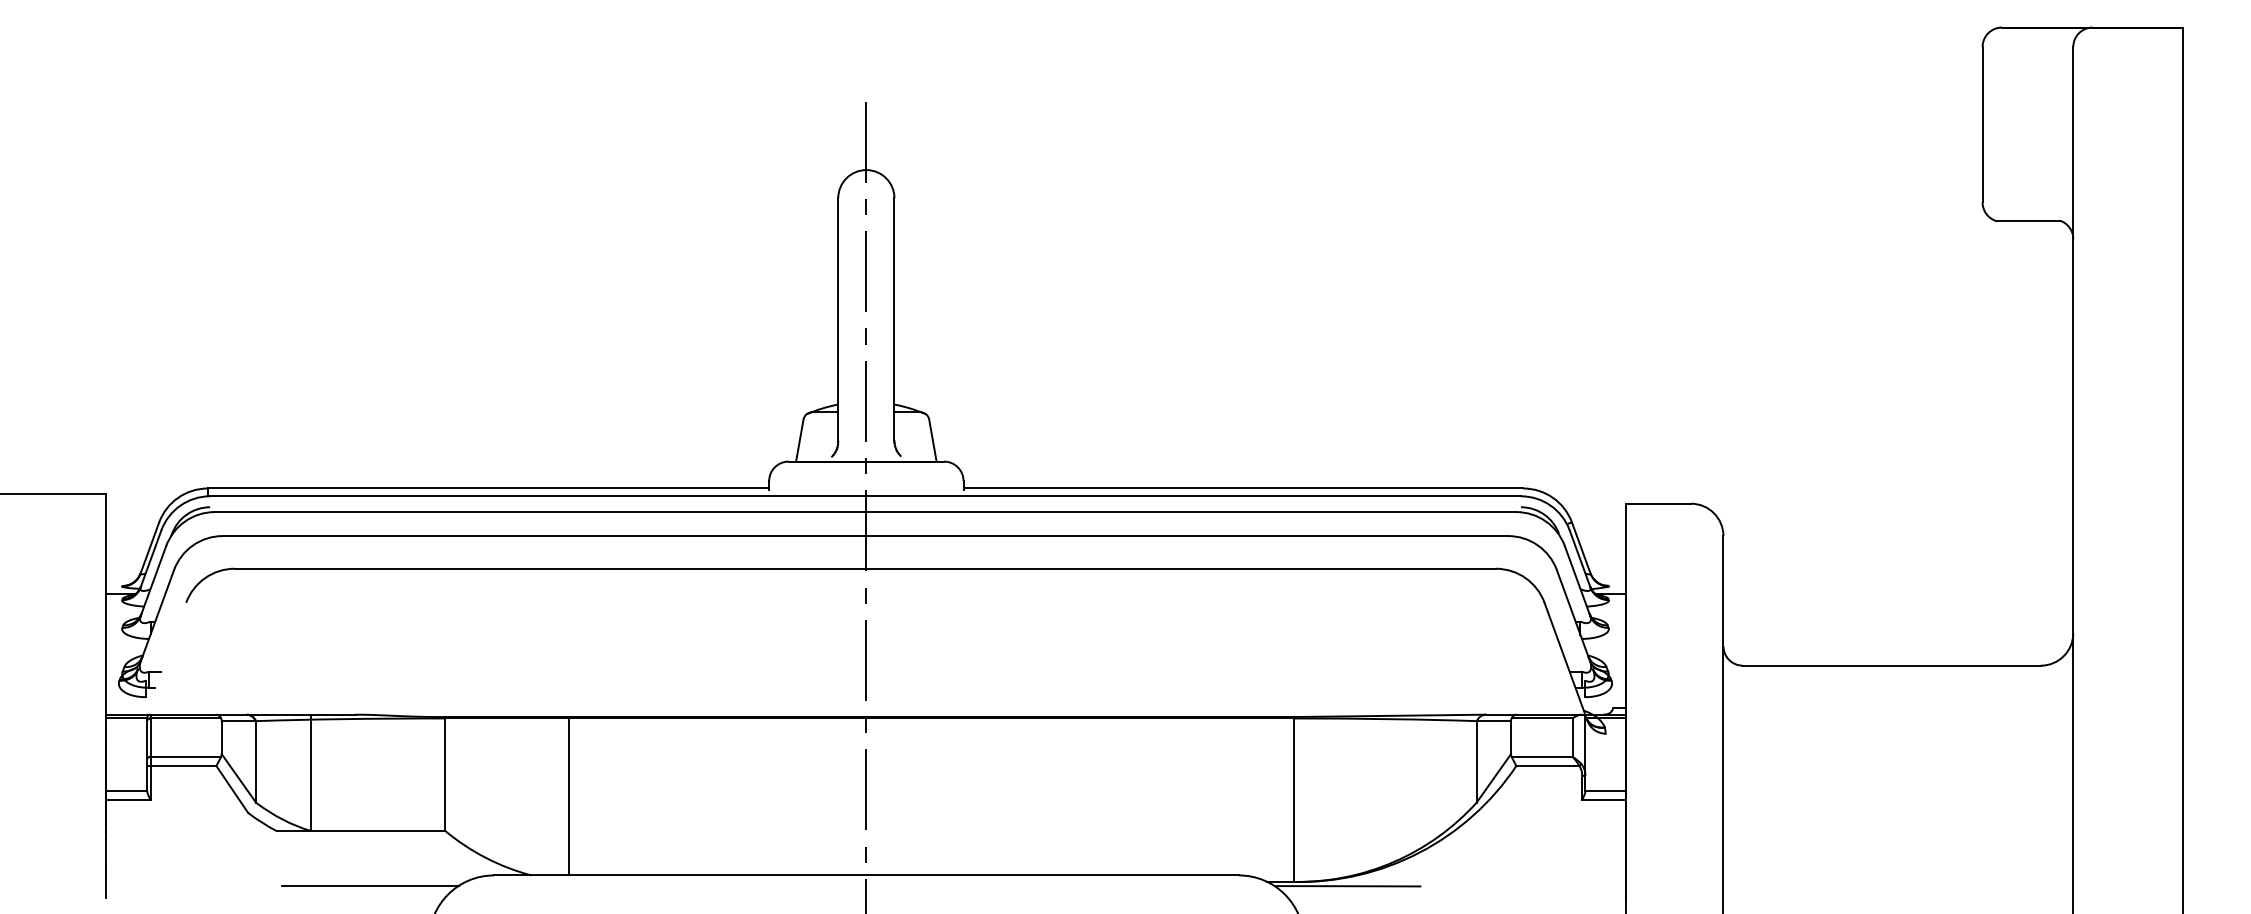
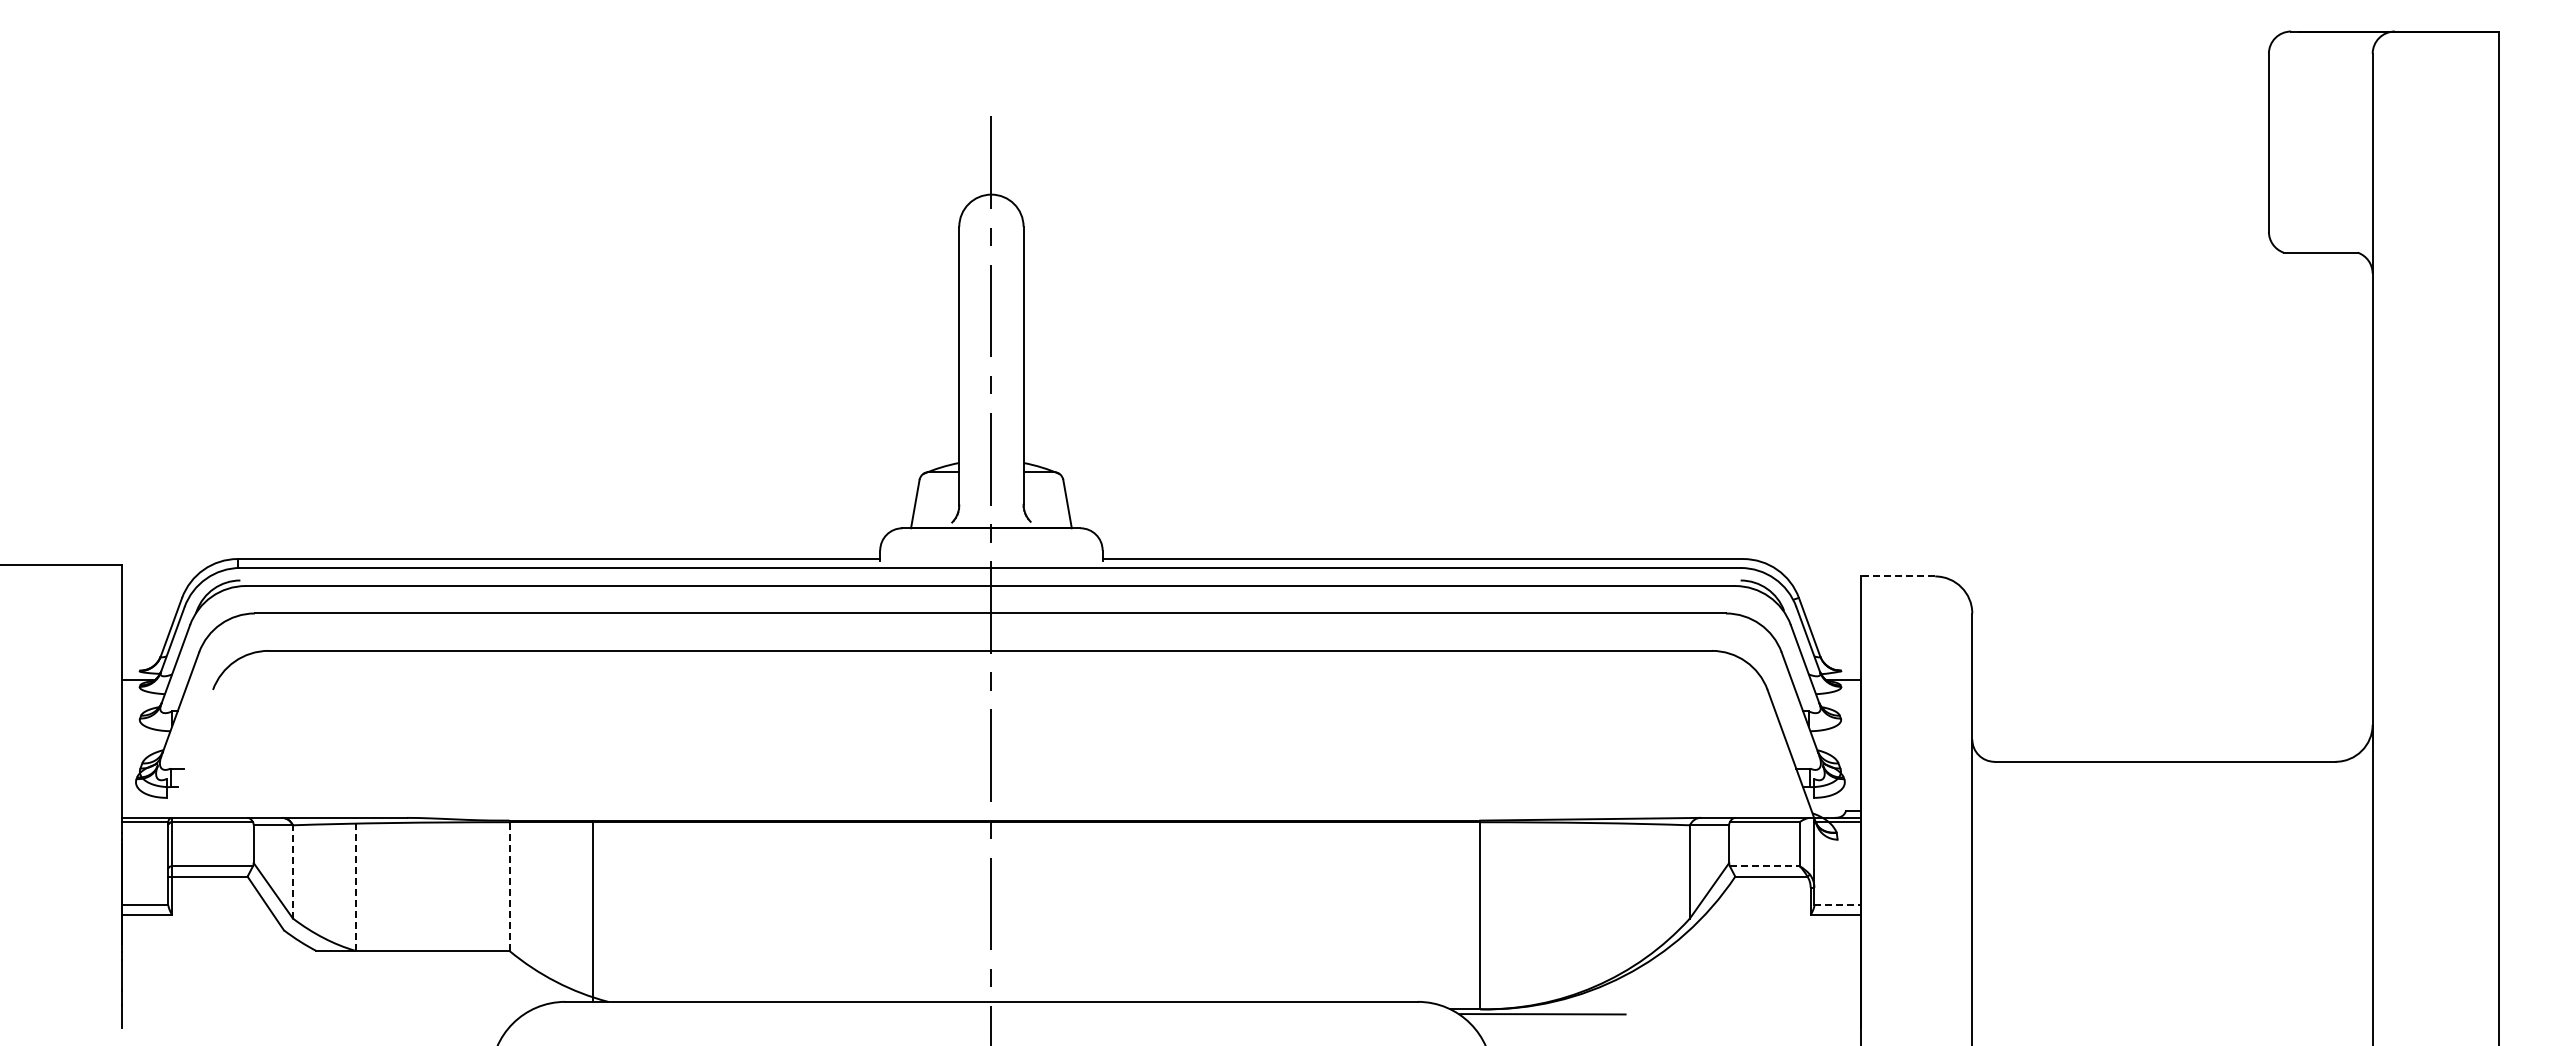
line: (1658, 503) -> (1897, 576), solid -> dashed
line: (1541, 757) -> (1764, 866), solid -> dashed
line: (255, 761) -> (292, 871), solid -> dashed
line: (310, 772) -> (355, 884), solid -> dashed
line: (445, 773) -> (509, 885), solid -> dashed
line: (1606, 791) -> (1838, 905), solid -> dashed
line: (568, 795) -> (592, 910), moved
line: (370, 885) -> (423, 1013), removed

